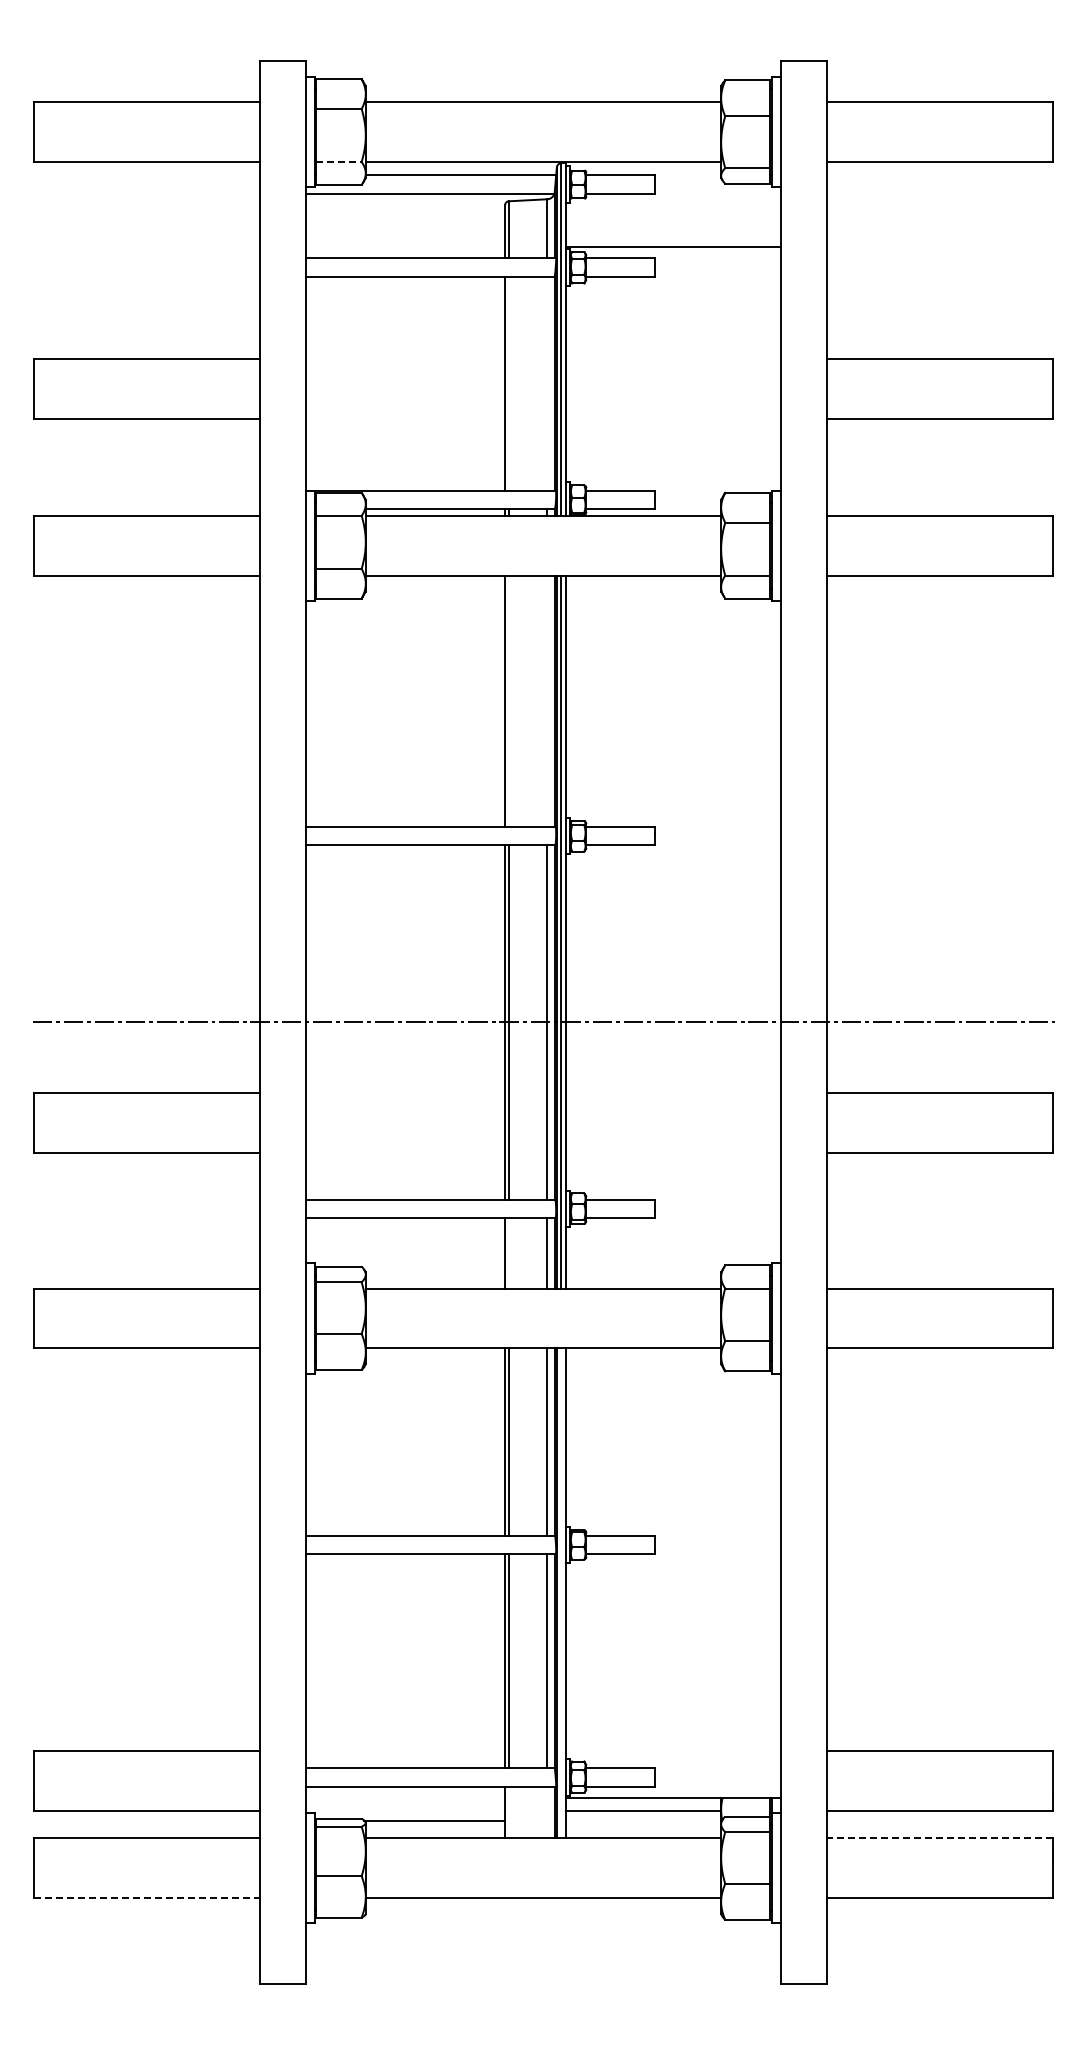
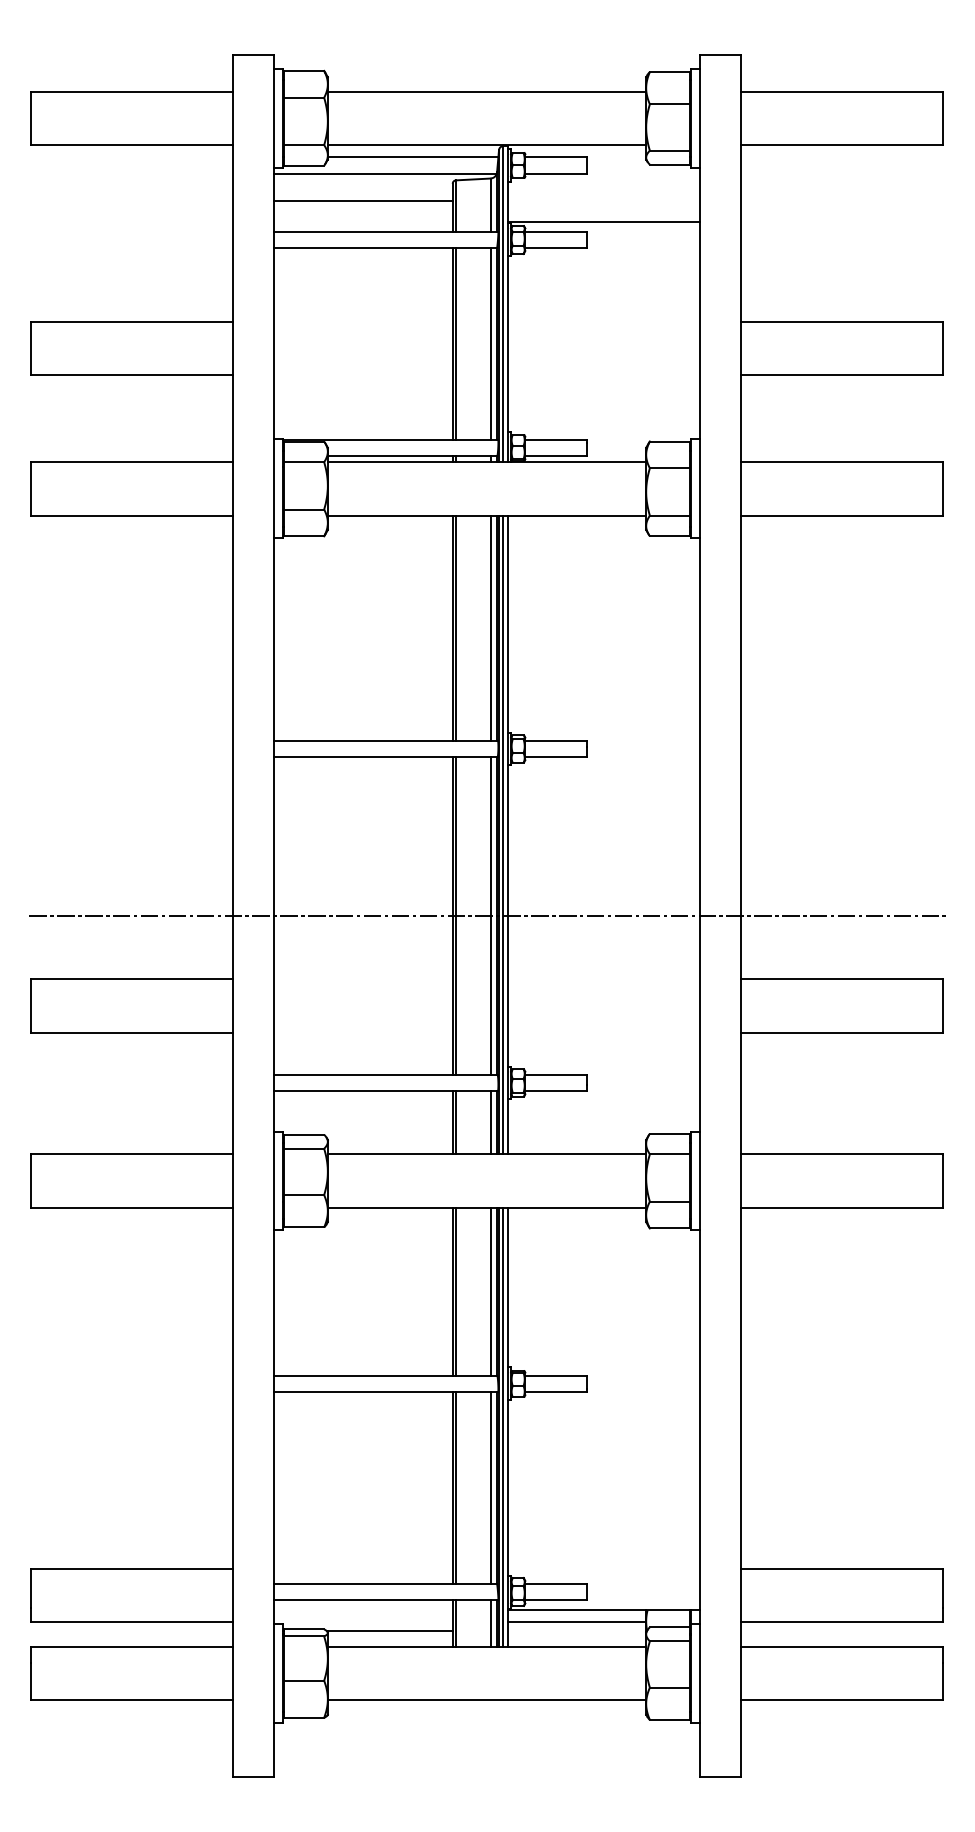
line: (339, 161) -> (304, 144), dashed -> solid
line: (405, 224) -> (363, 201), added
line: (508, 383) -> (455, 343), added
line: (547, 383) -> (490, 343), added
line: (508, 700) -> (455, 627), added
line: (547, 700) -> (490, 627), added
line: (508, 1253) -> (455, 1122), added
line: (561, 1593) -> (503, 1427), added
line: (508, 1812) -> (455, 1623), added
line: (547, 1812) -> (490, 1623), added
line: (939, 1838) -> (841, 1646), dashed -> solid
line: (147, 1898) -> (132, 1700), dashed -> solid

